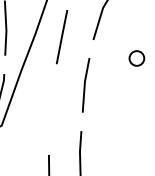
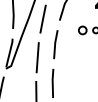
line: (51, 109) -> (37, 57), added

